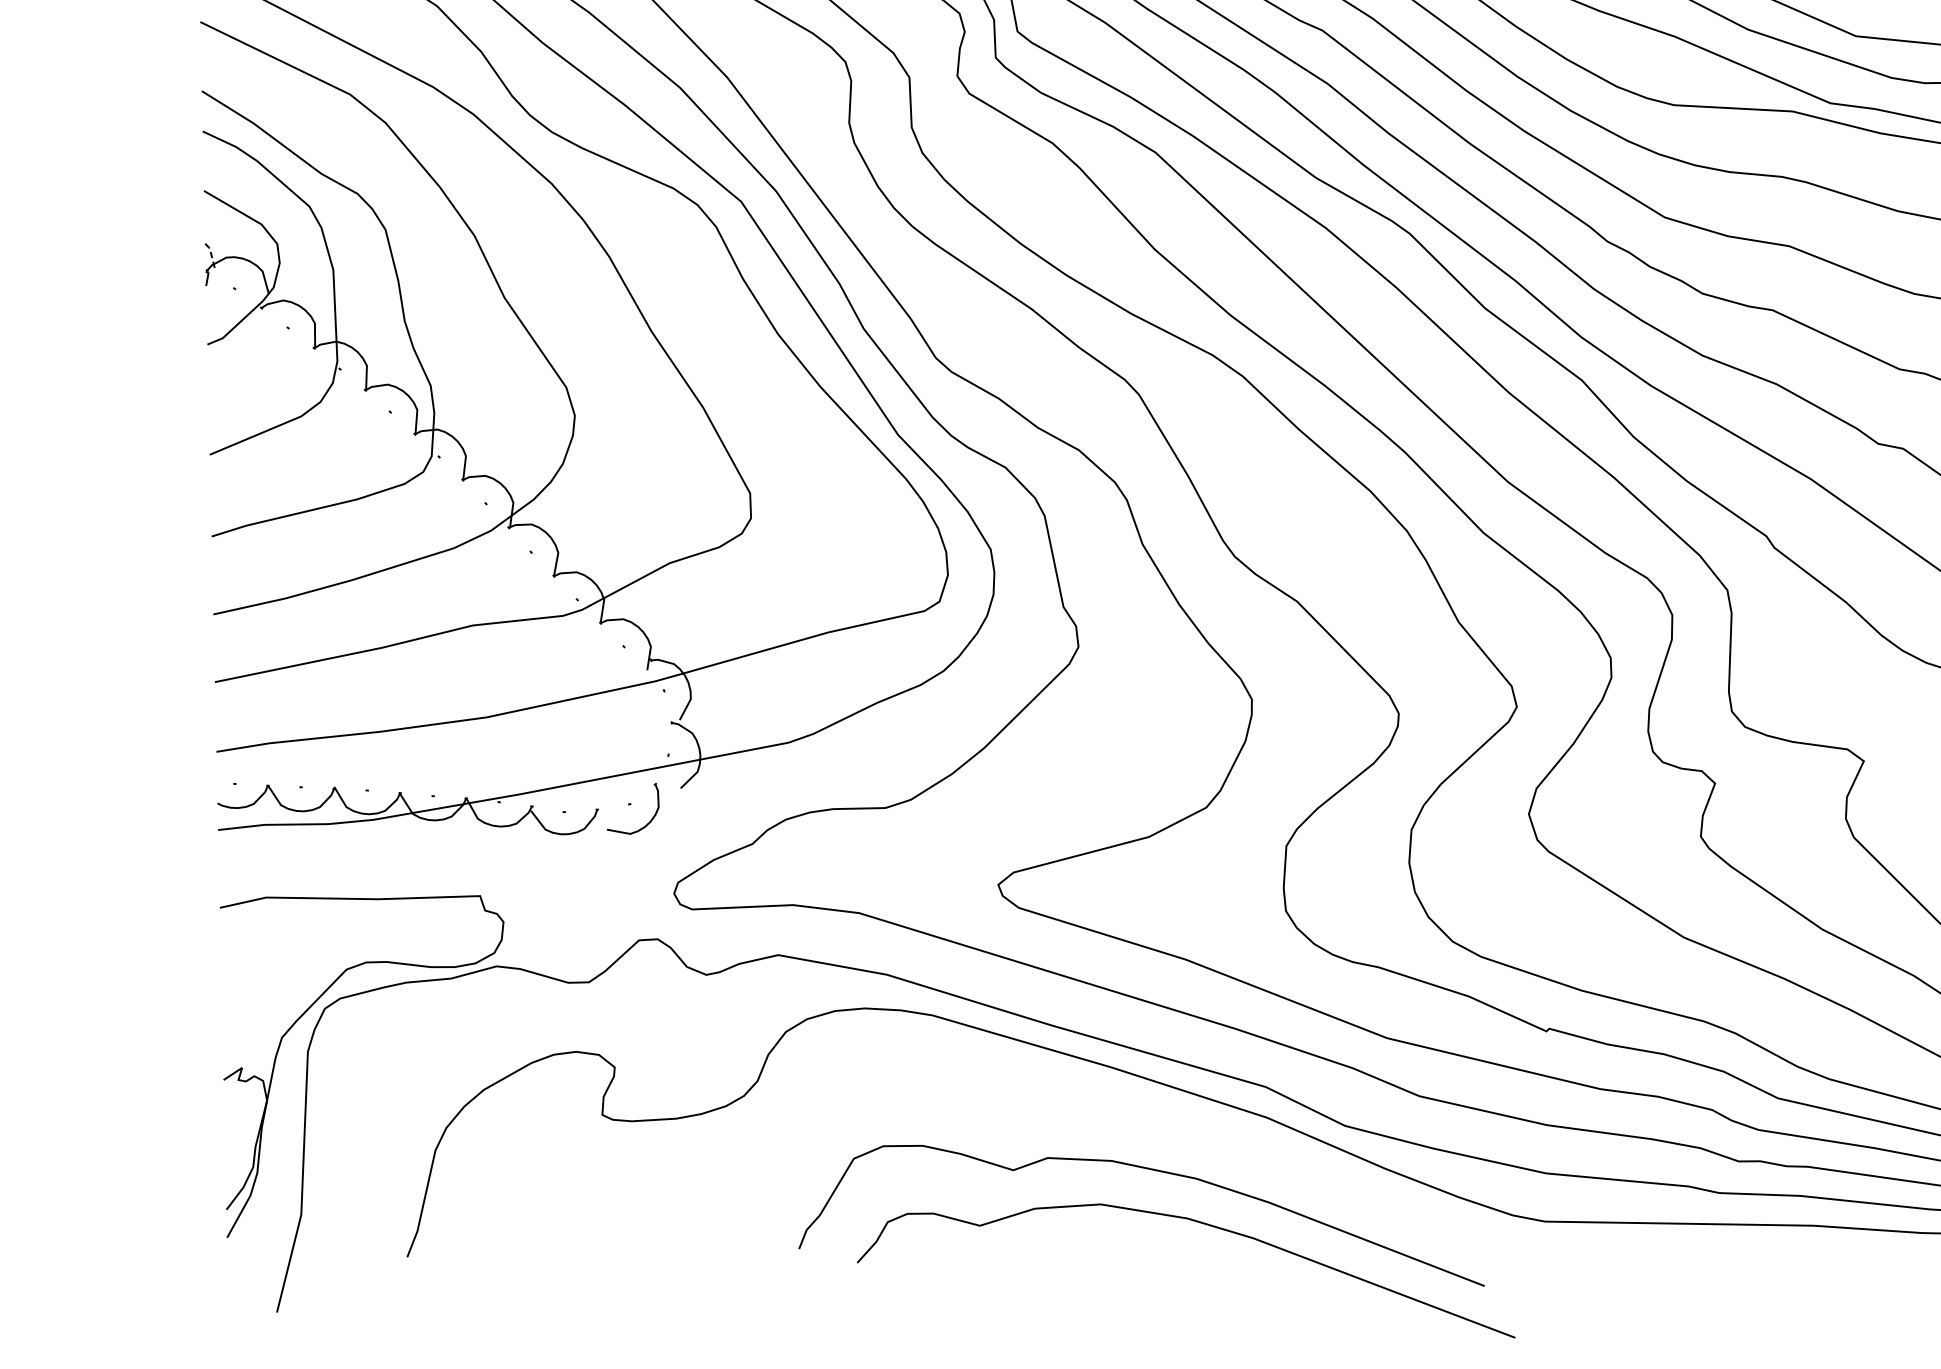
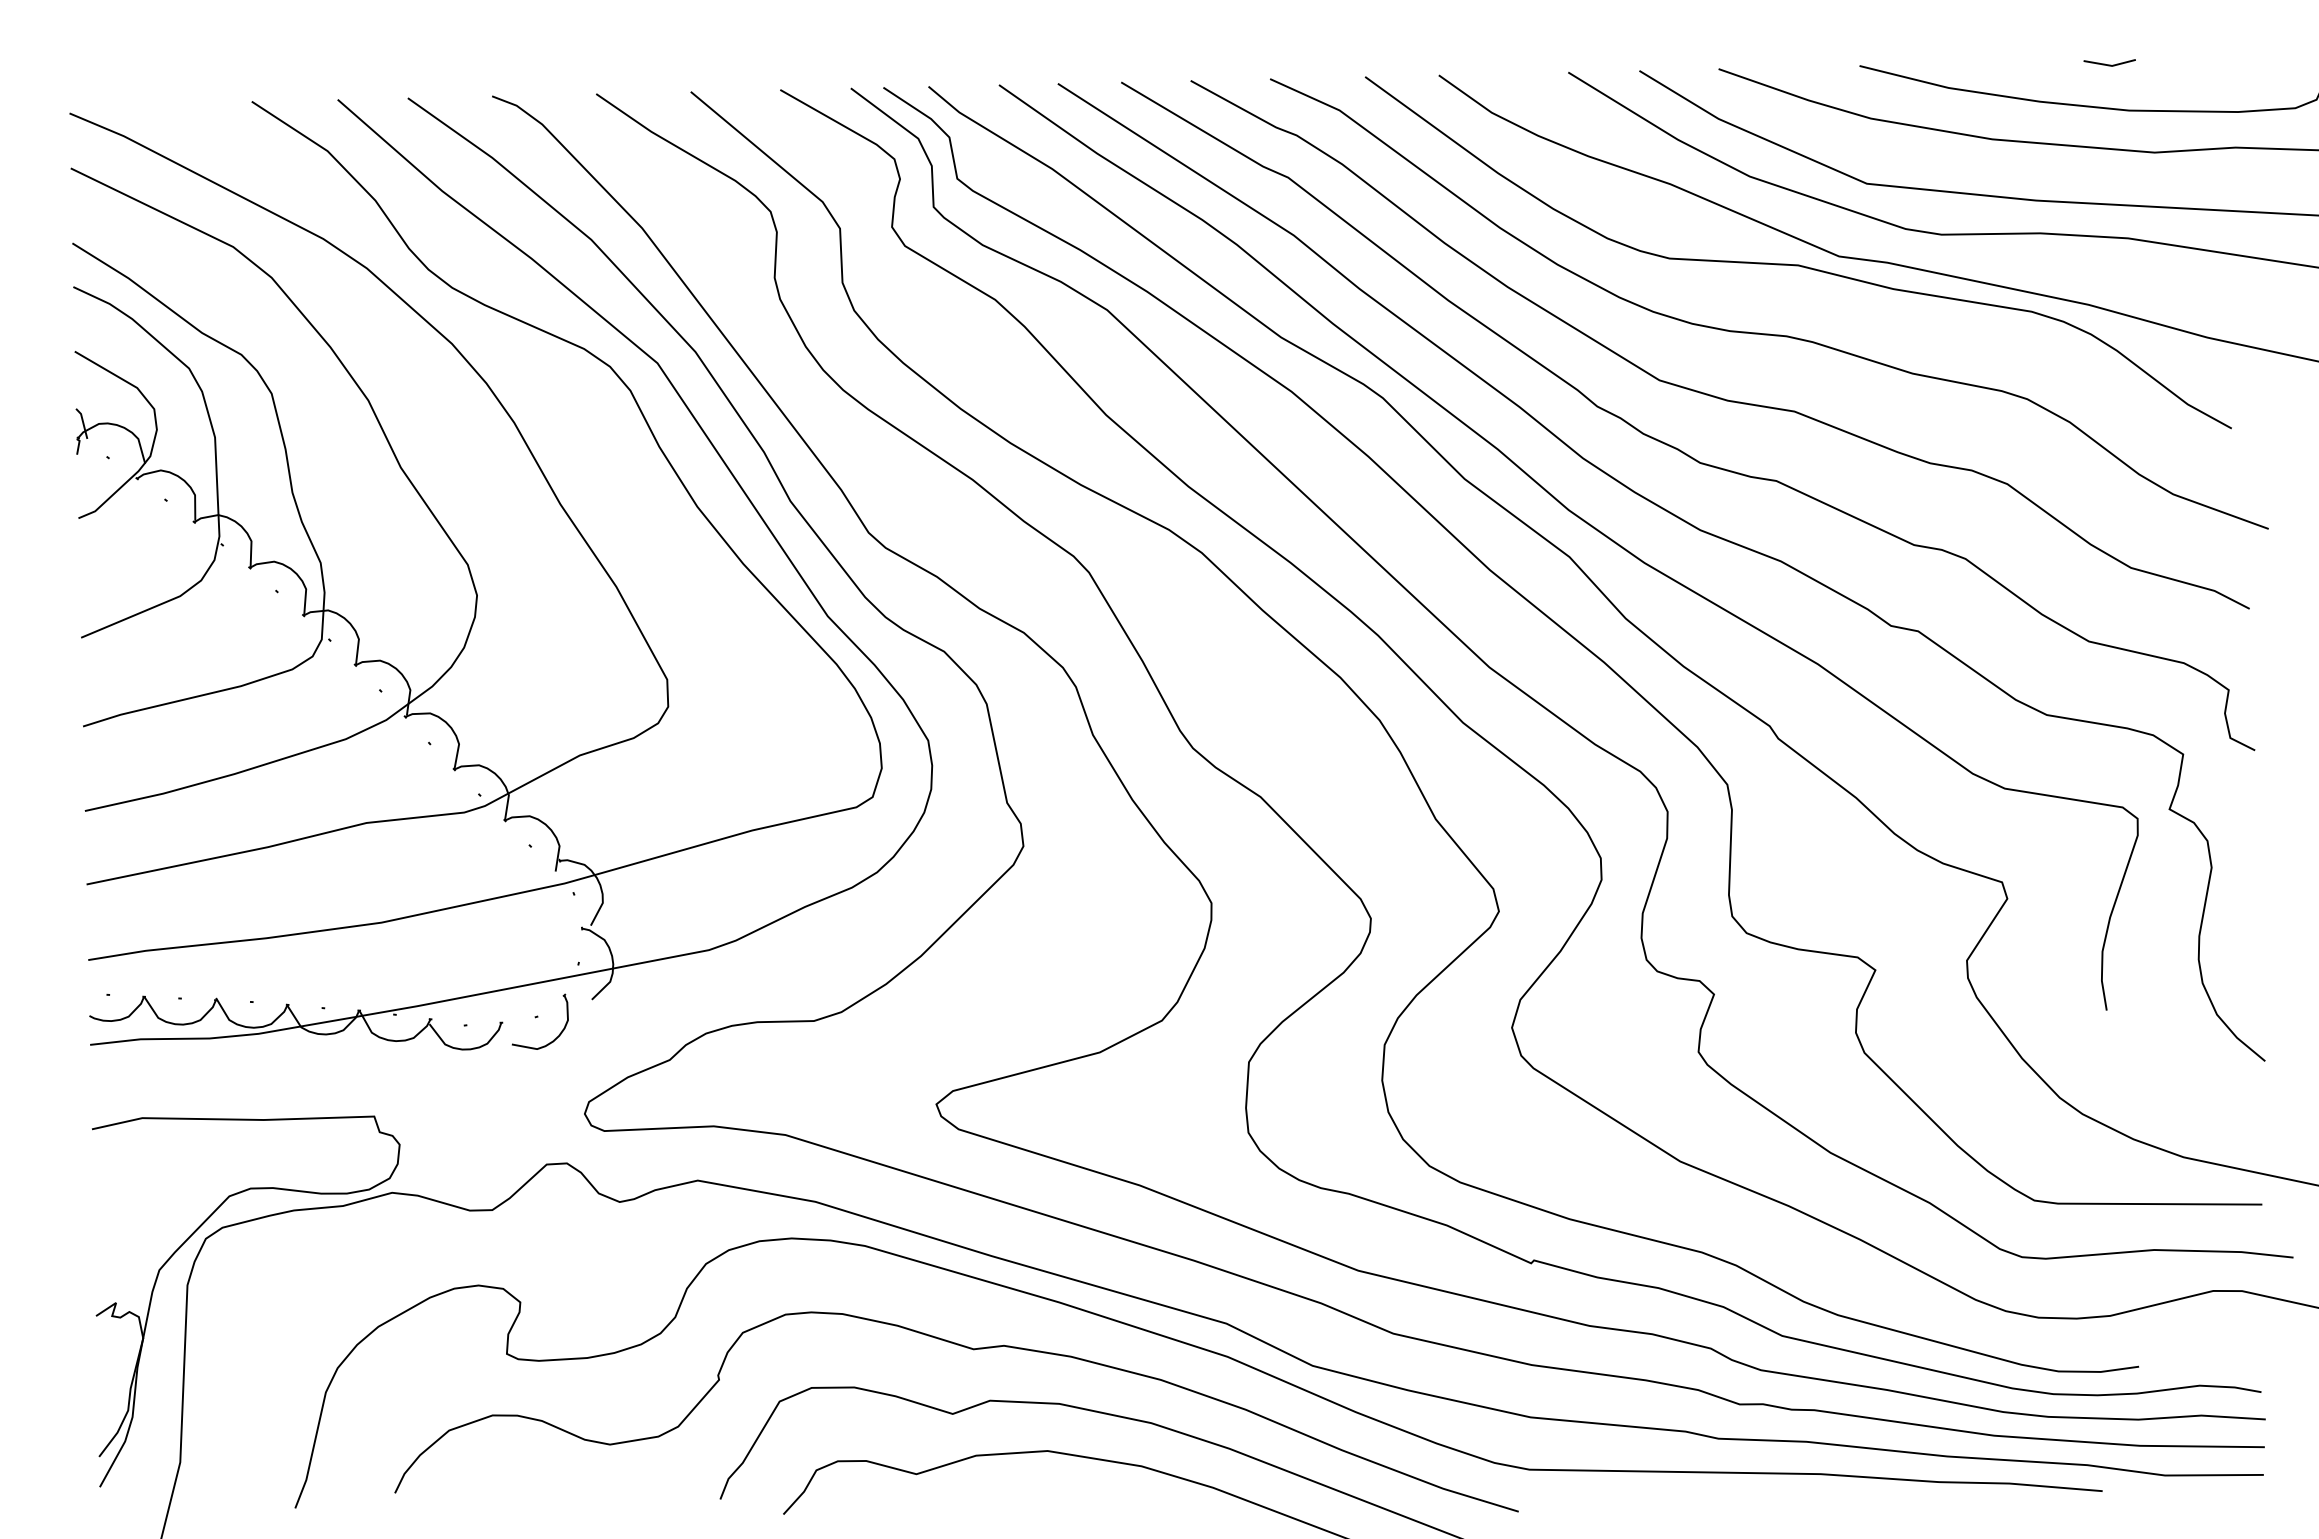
line: (212, 257) -> (83, 423), dashed -> solid
curve: (1032, 1111) -> (973, 1350), added

